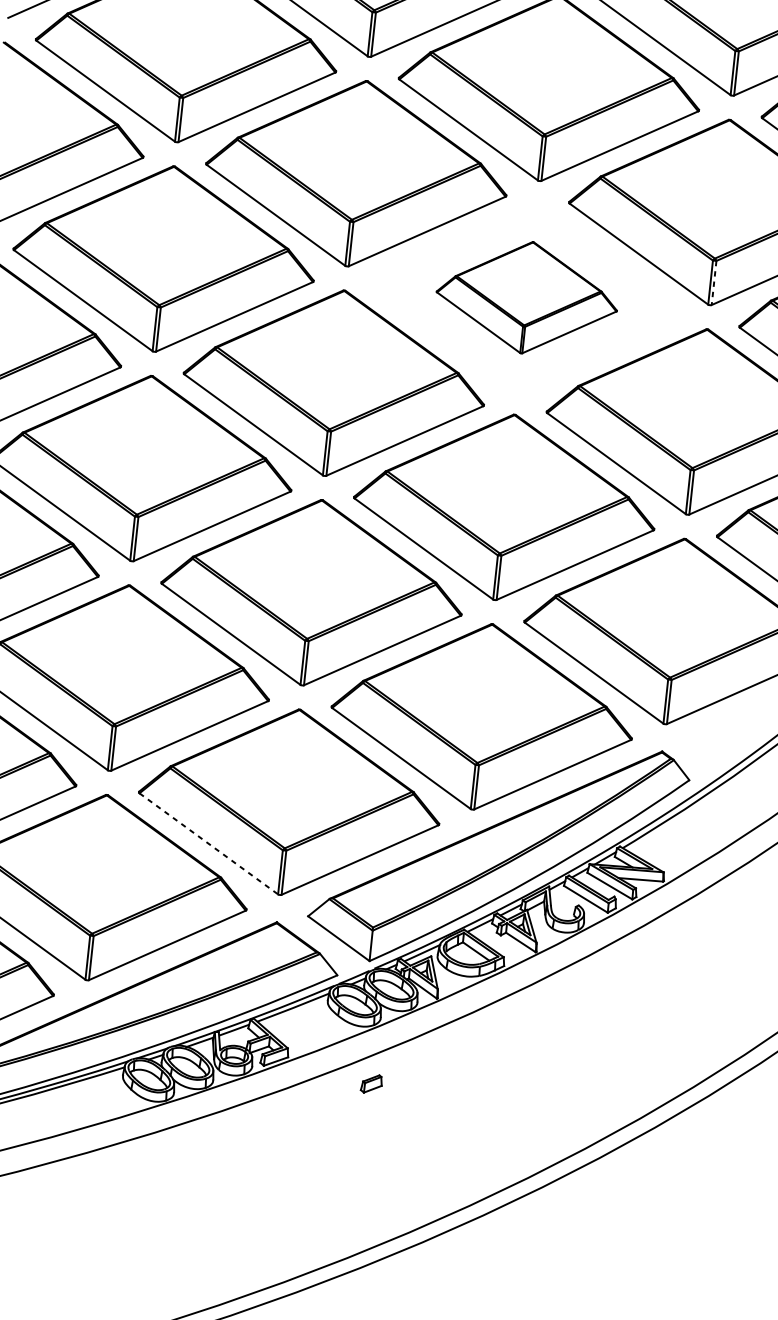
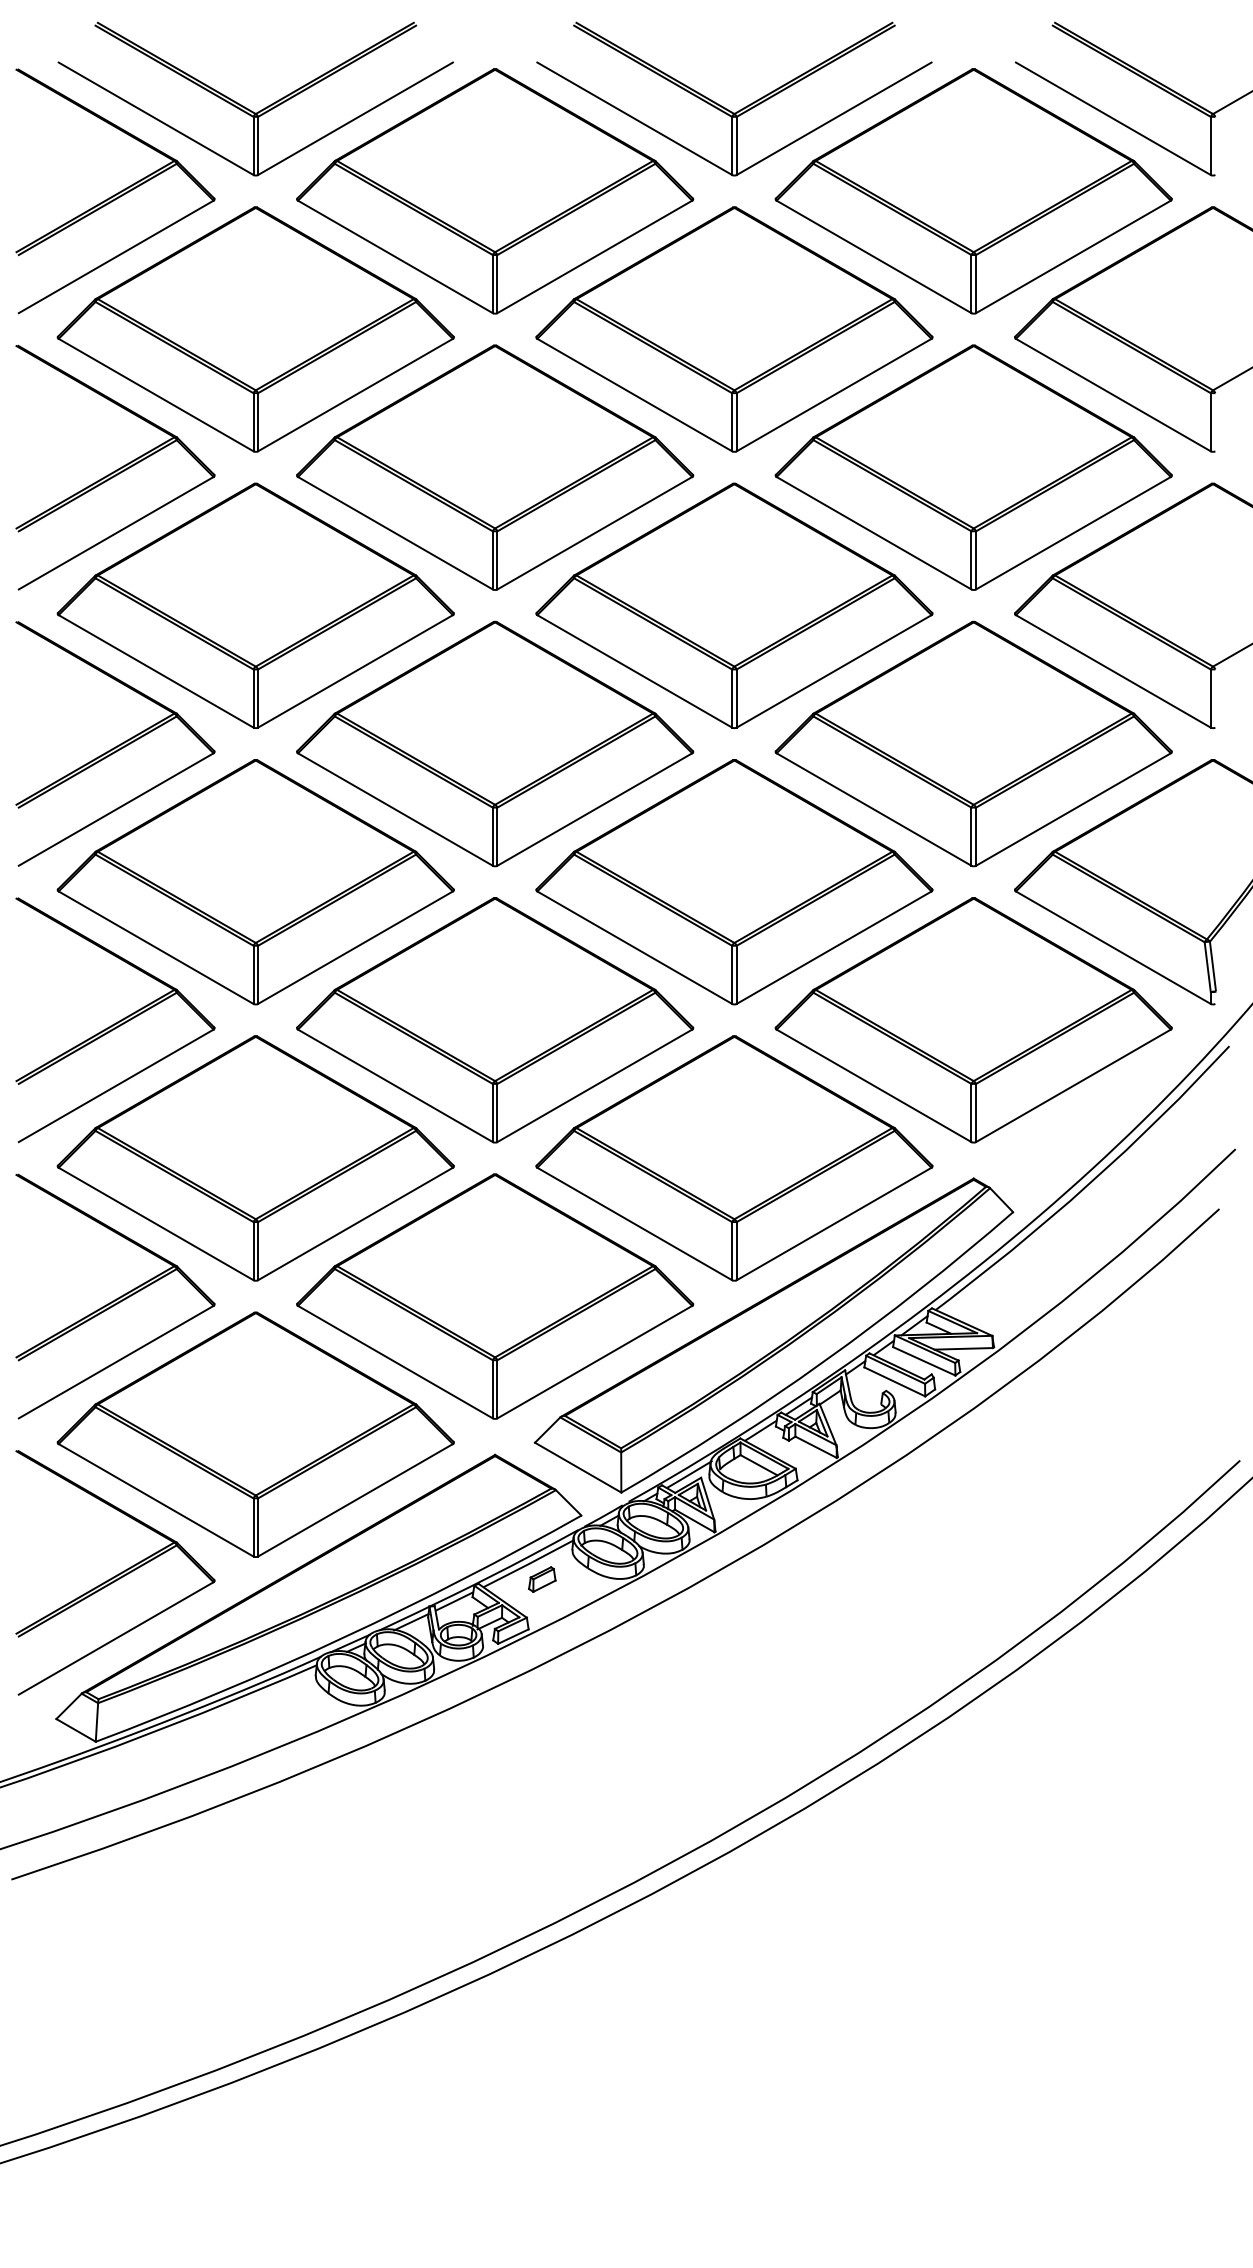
line: (714, 283) -> (976, 560), dashed -> solid
part: (527, 297) -> (734, 605), size x1.67
line: (208, 844) -> (395, 1362), dashed -> solid
part: (371, 1083) -> (542, 1579), moved

